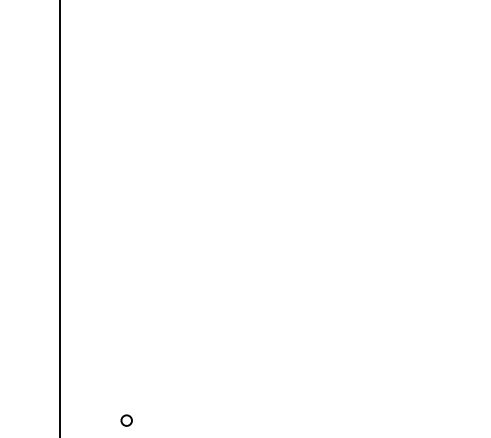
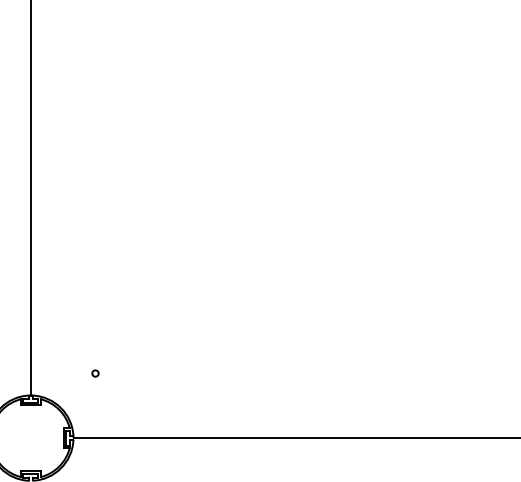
circle: (126, 420) -> (95, 373), size x0.62

